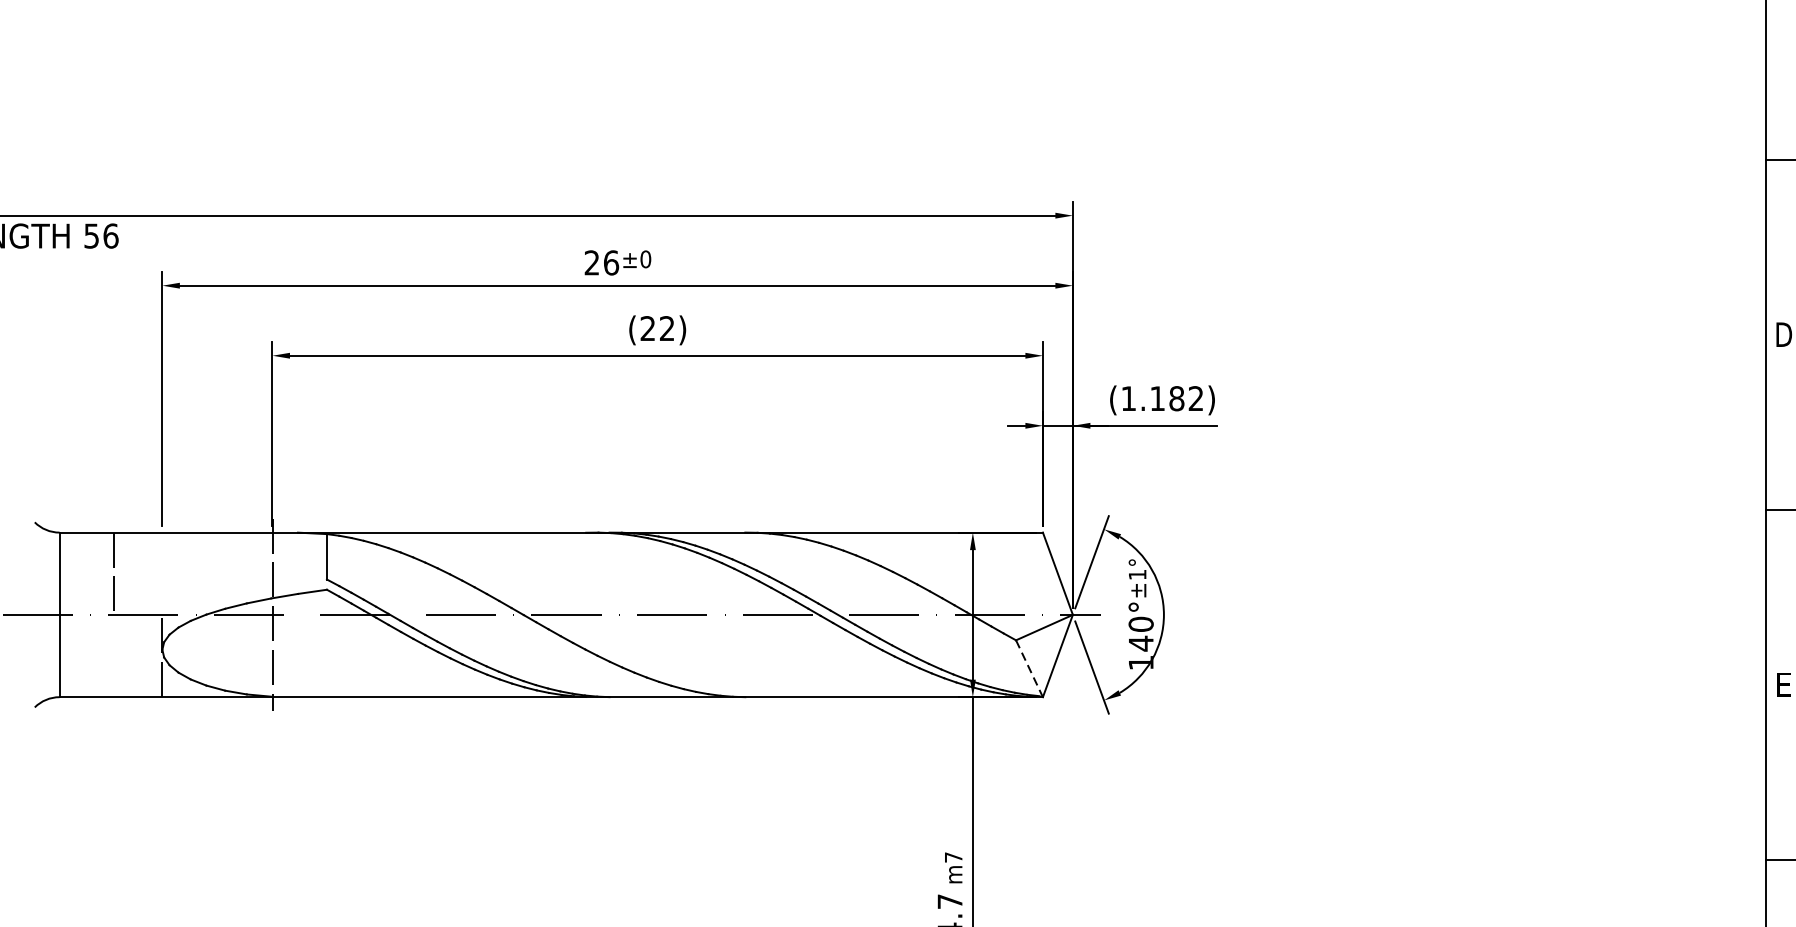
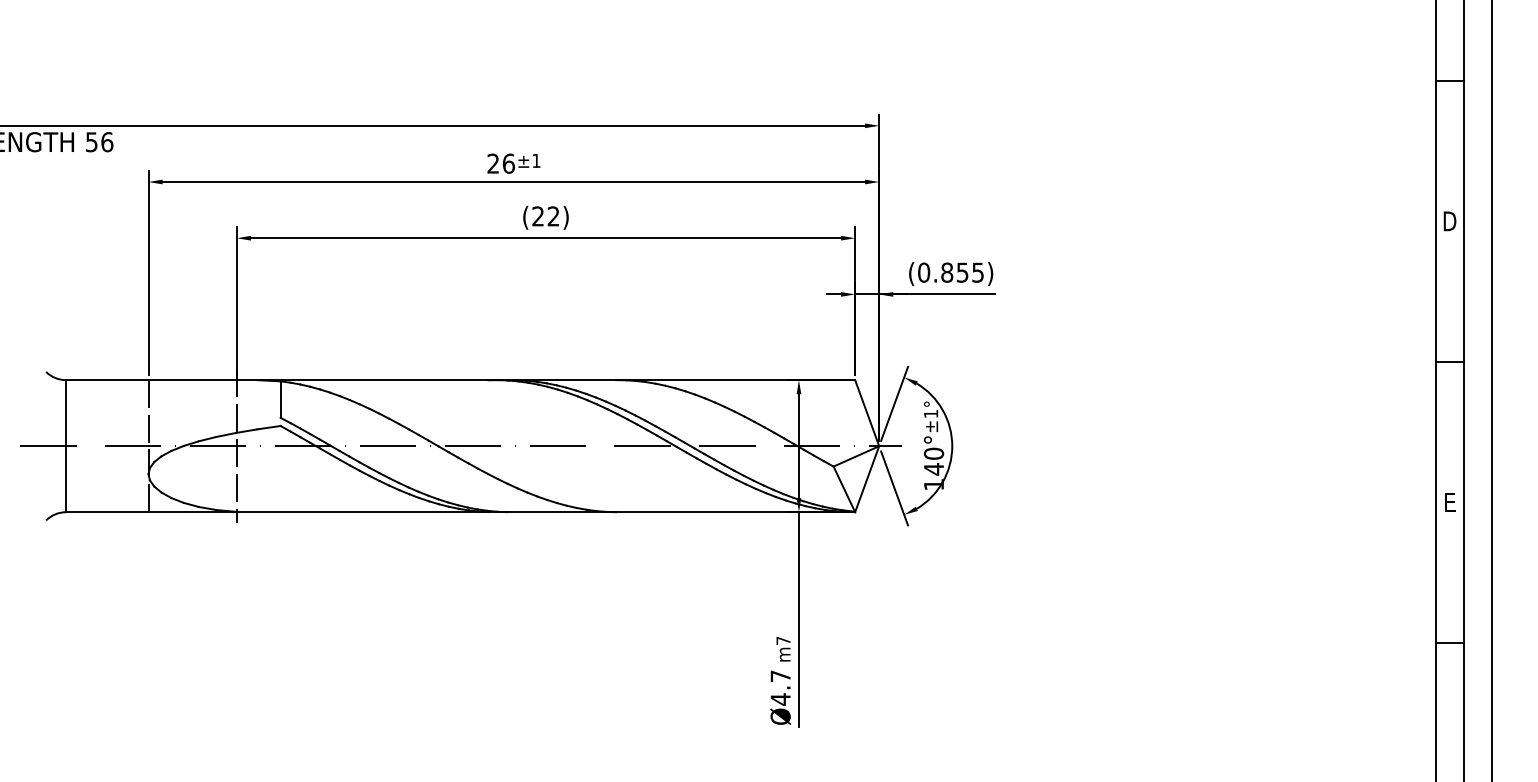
text: (645, 258) -> (536, 160), ±0 -> ±1
text: (1161, 398) -> (950, 272), (1.182) -> (0.855)
line: (113, 574) -> (148, 413), moved
line: (1029, 668) -> (844, 489), dashed -> solid

